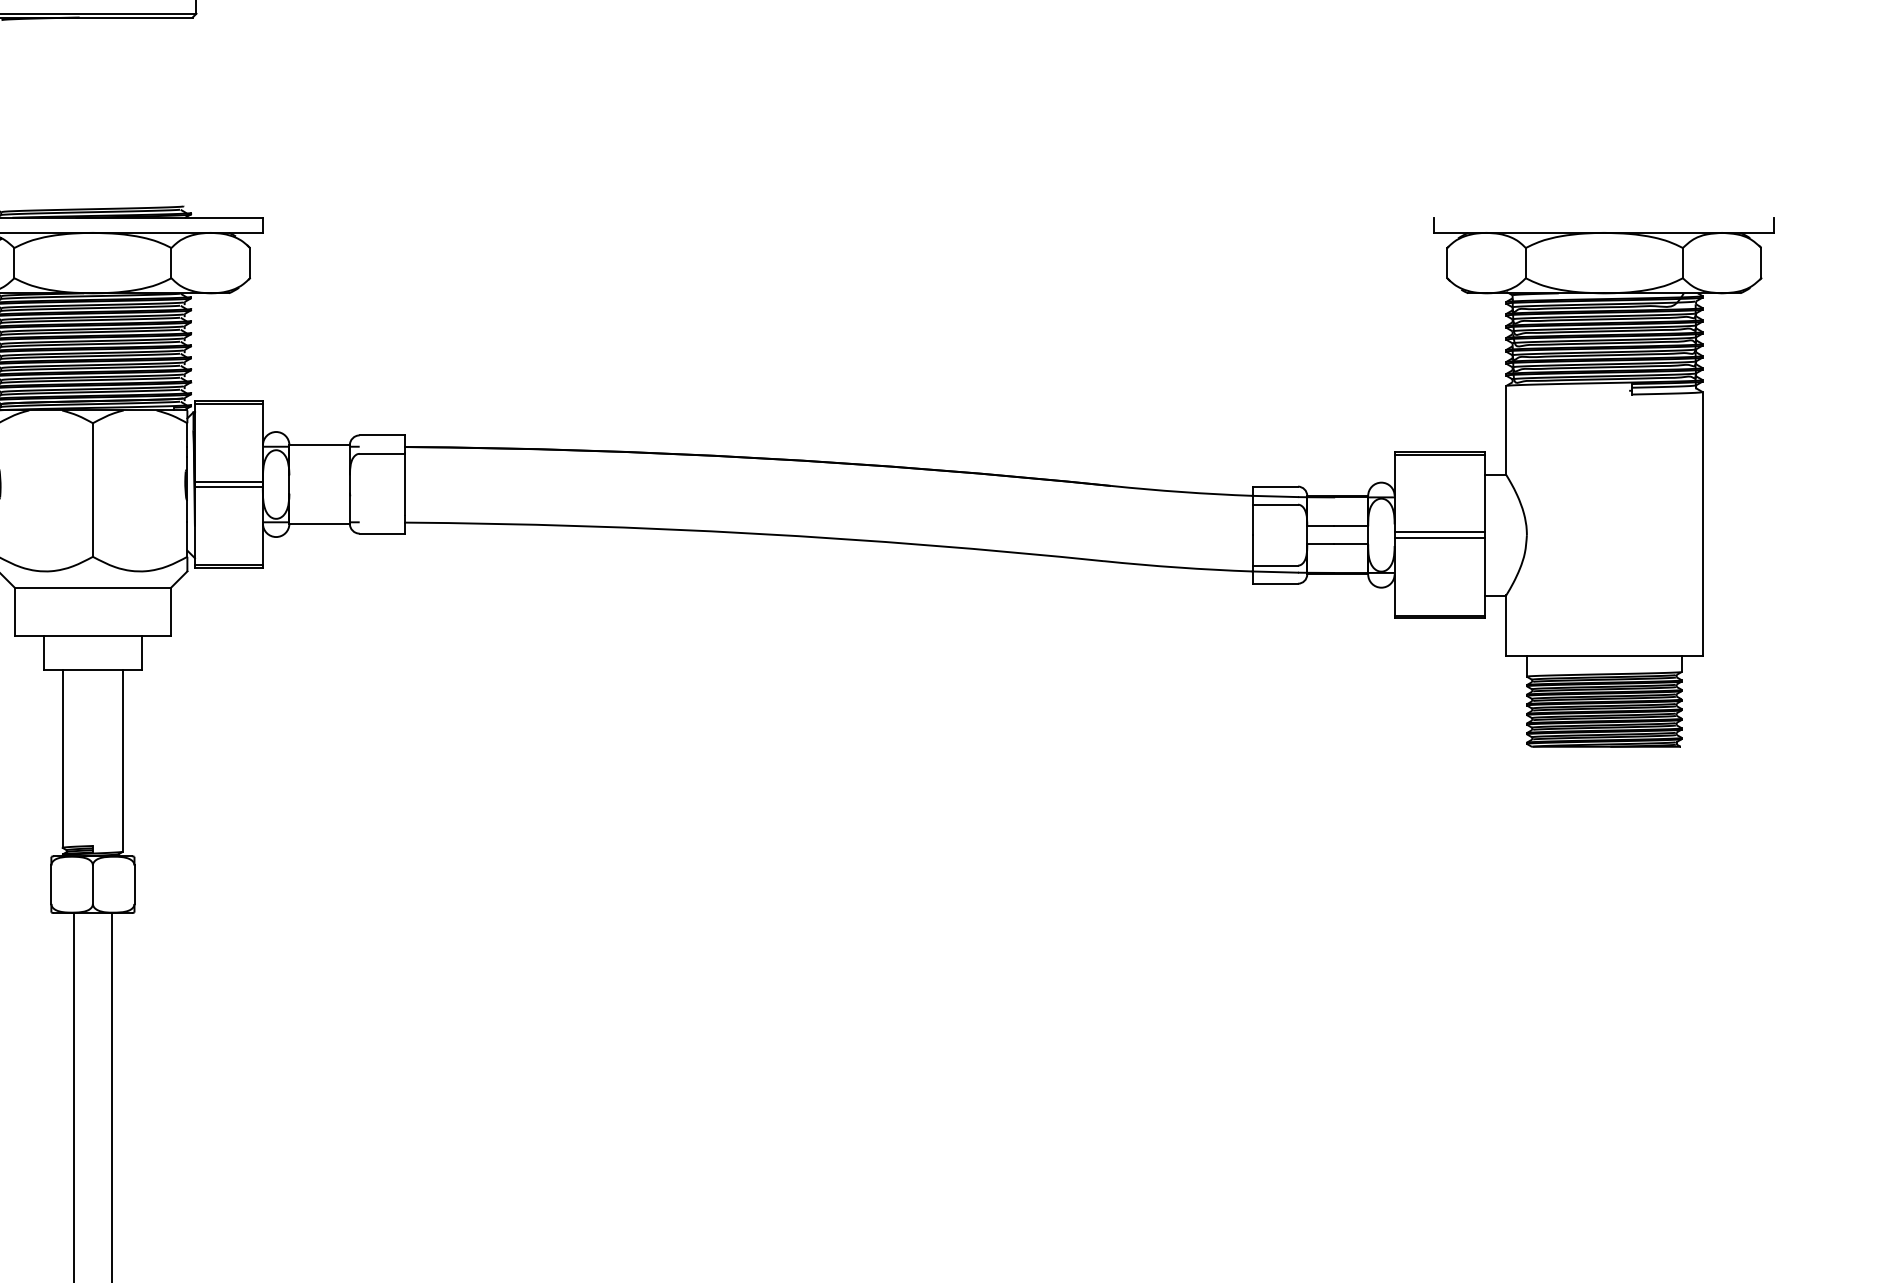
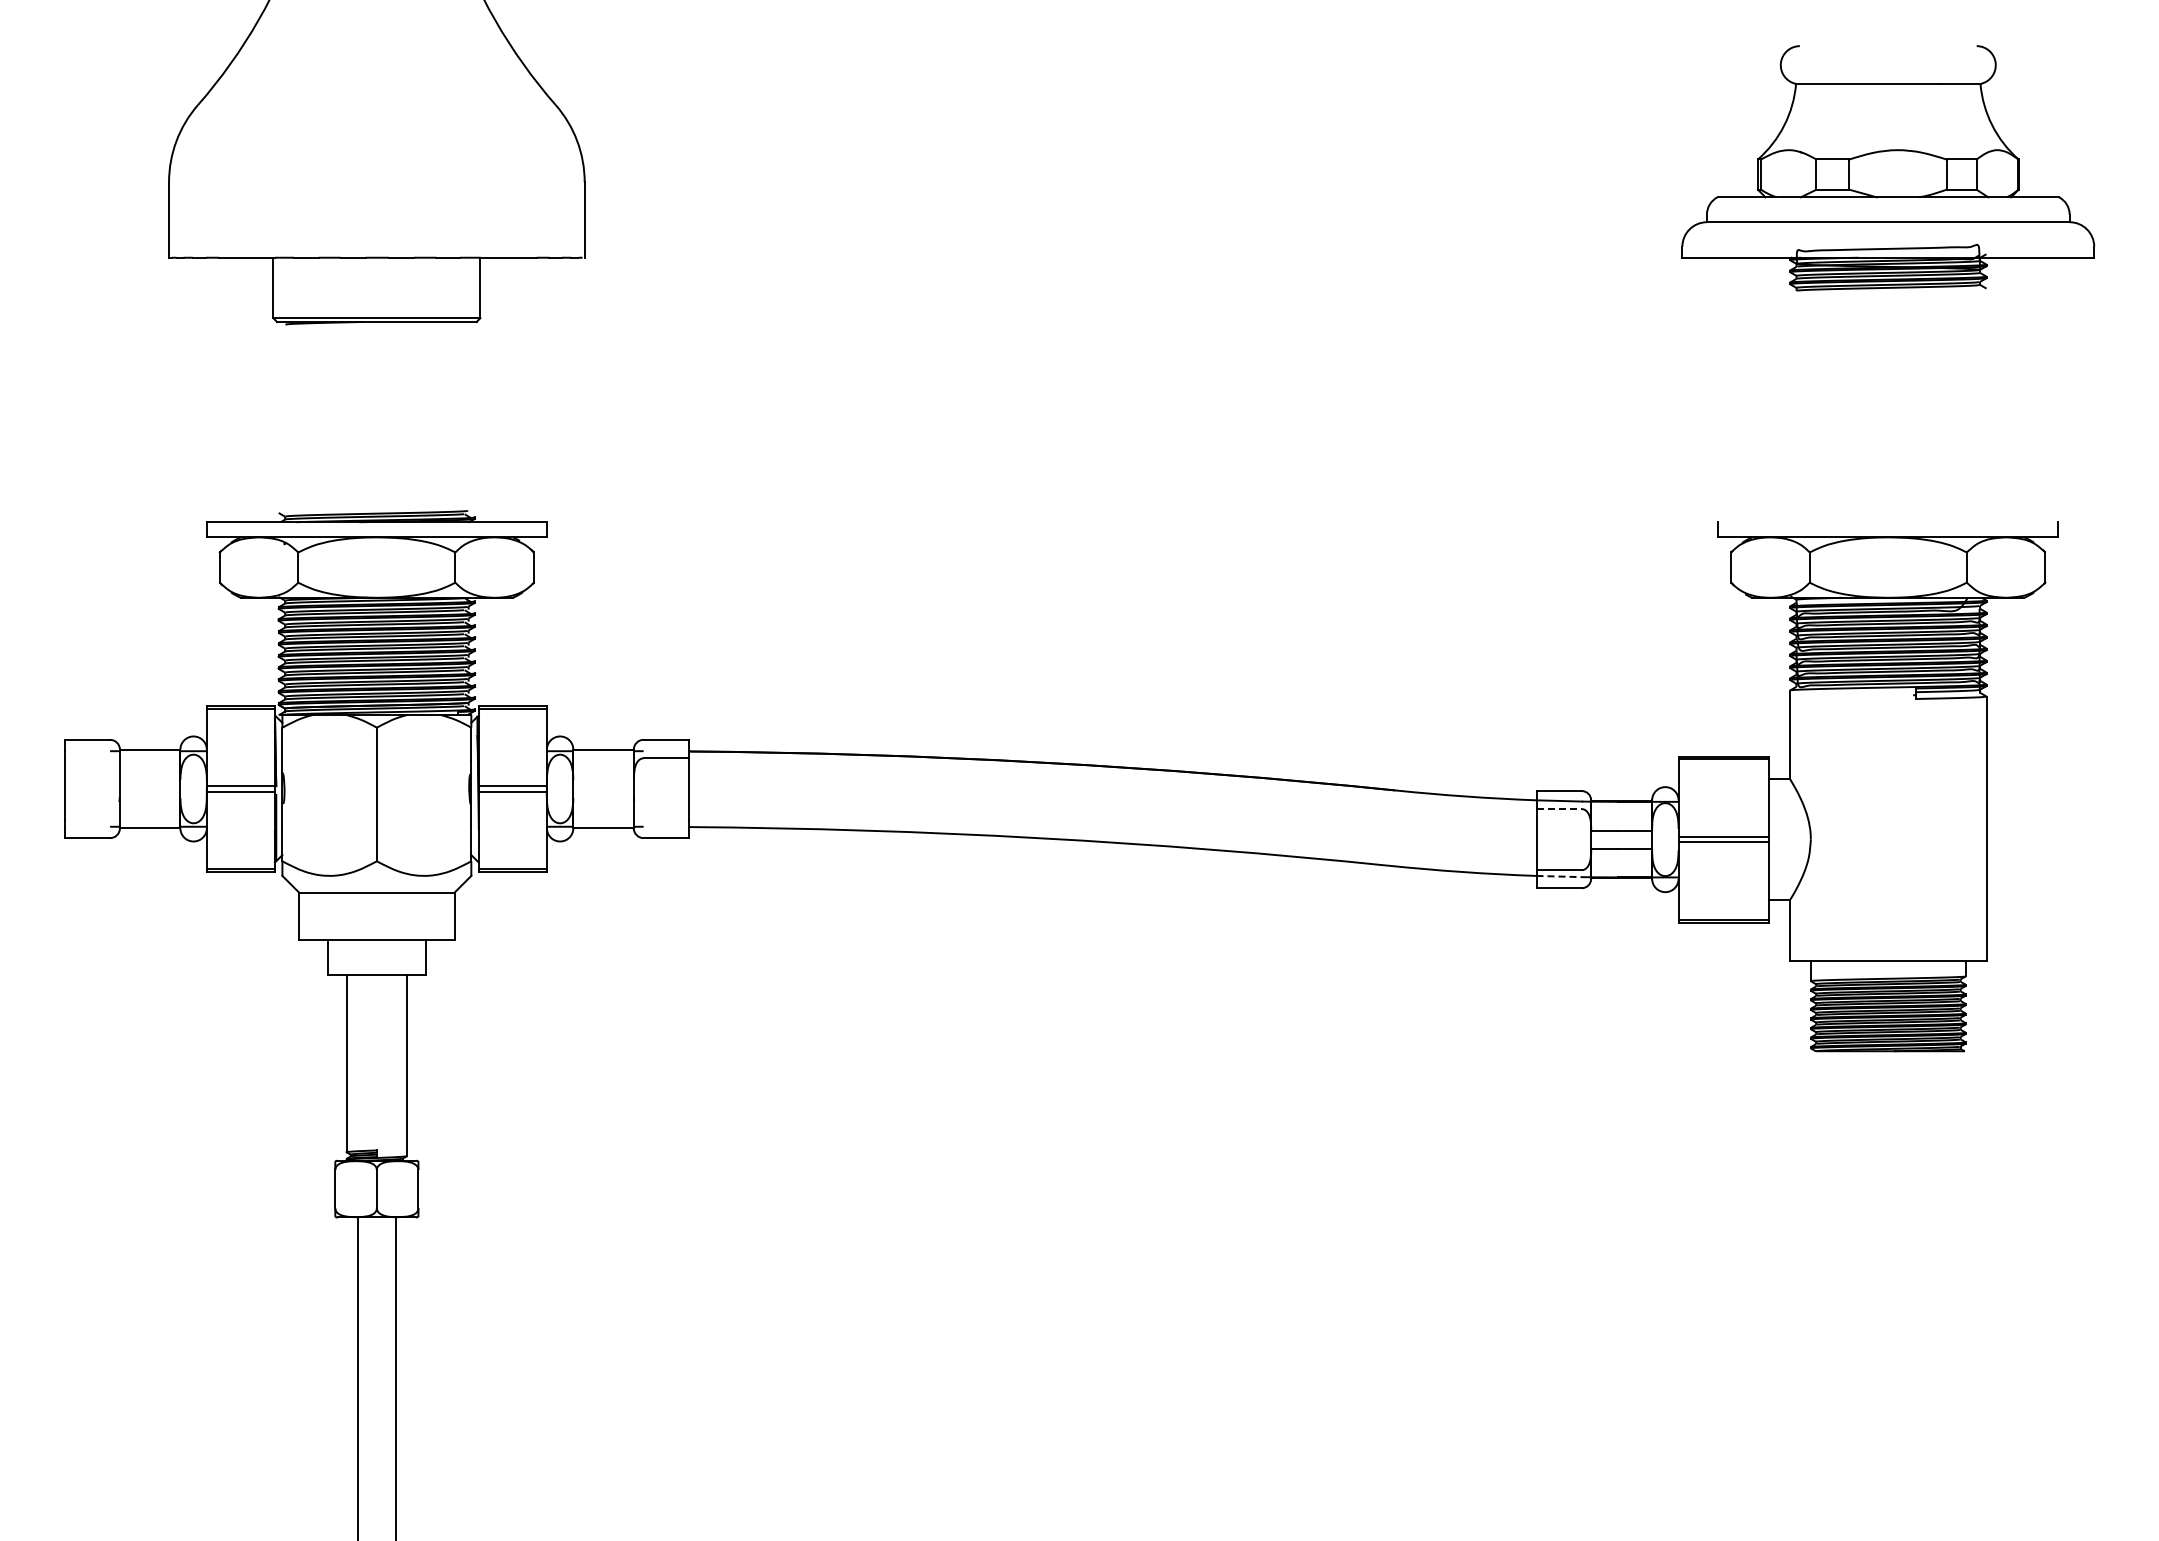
line: (1275, 505) -> (1559, 809), solid -> dashed
line: (1275, 572) -> (1559, 876), solid -> dashed

